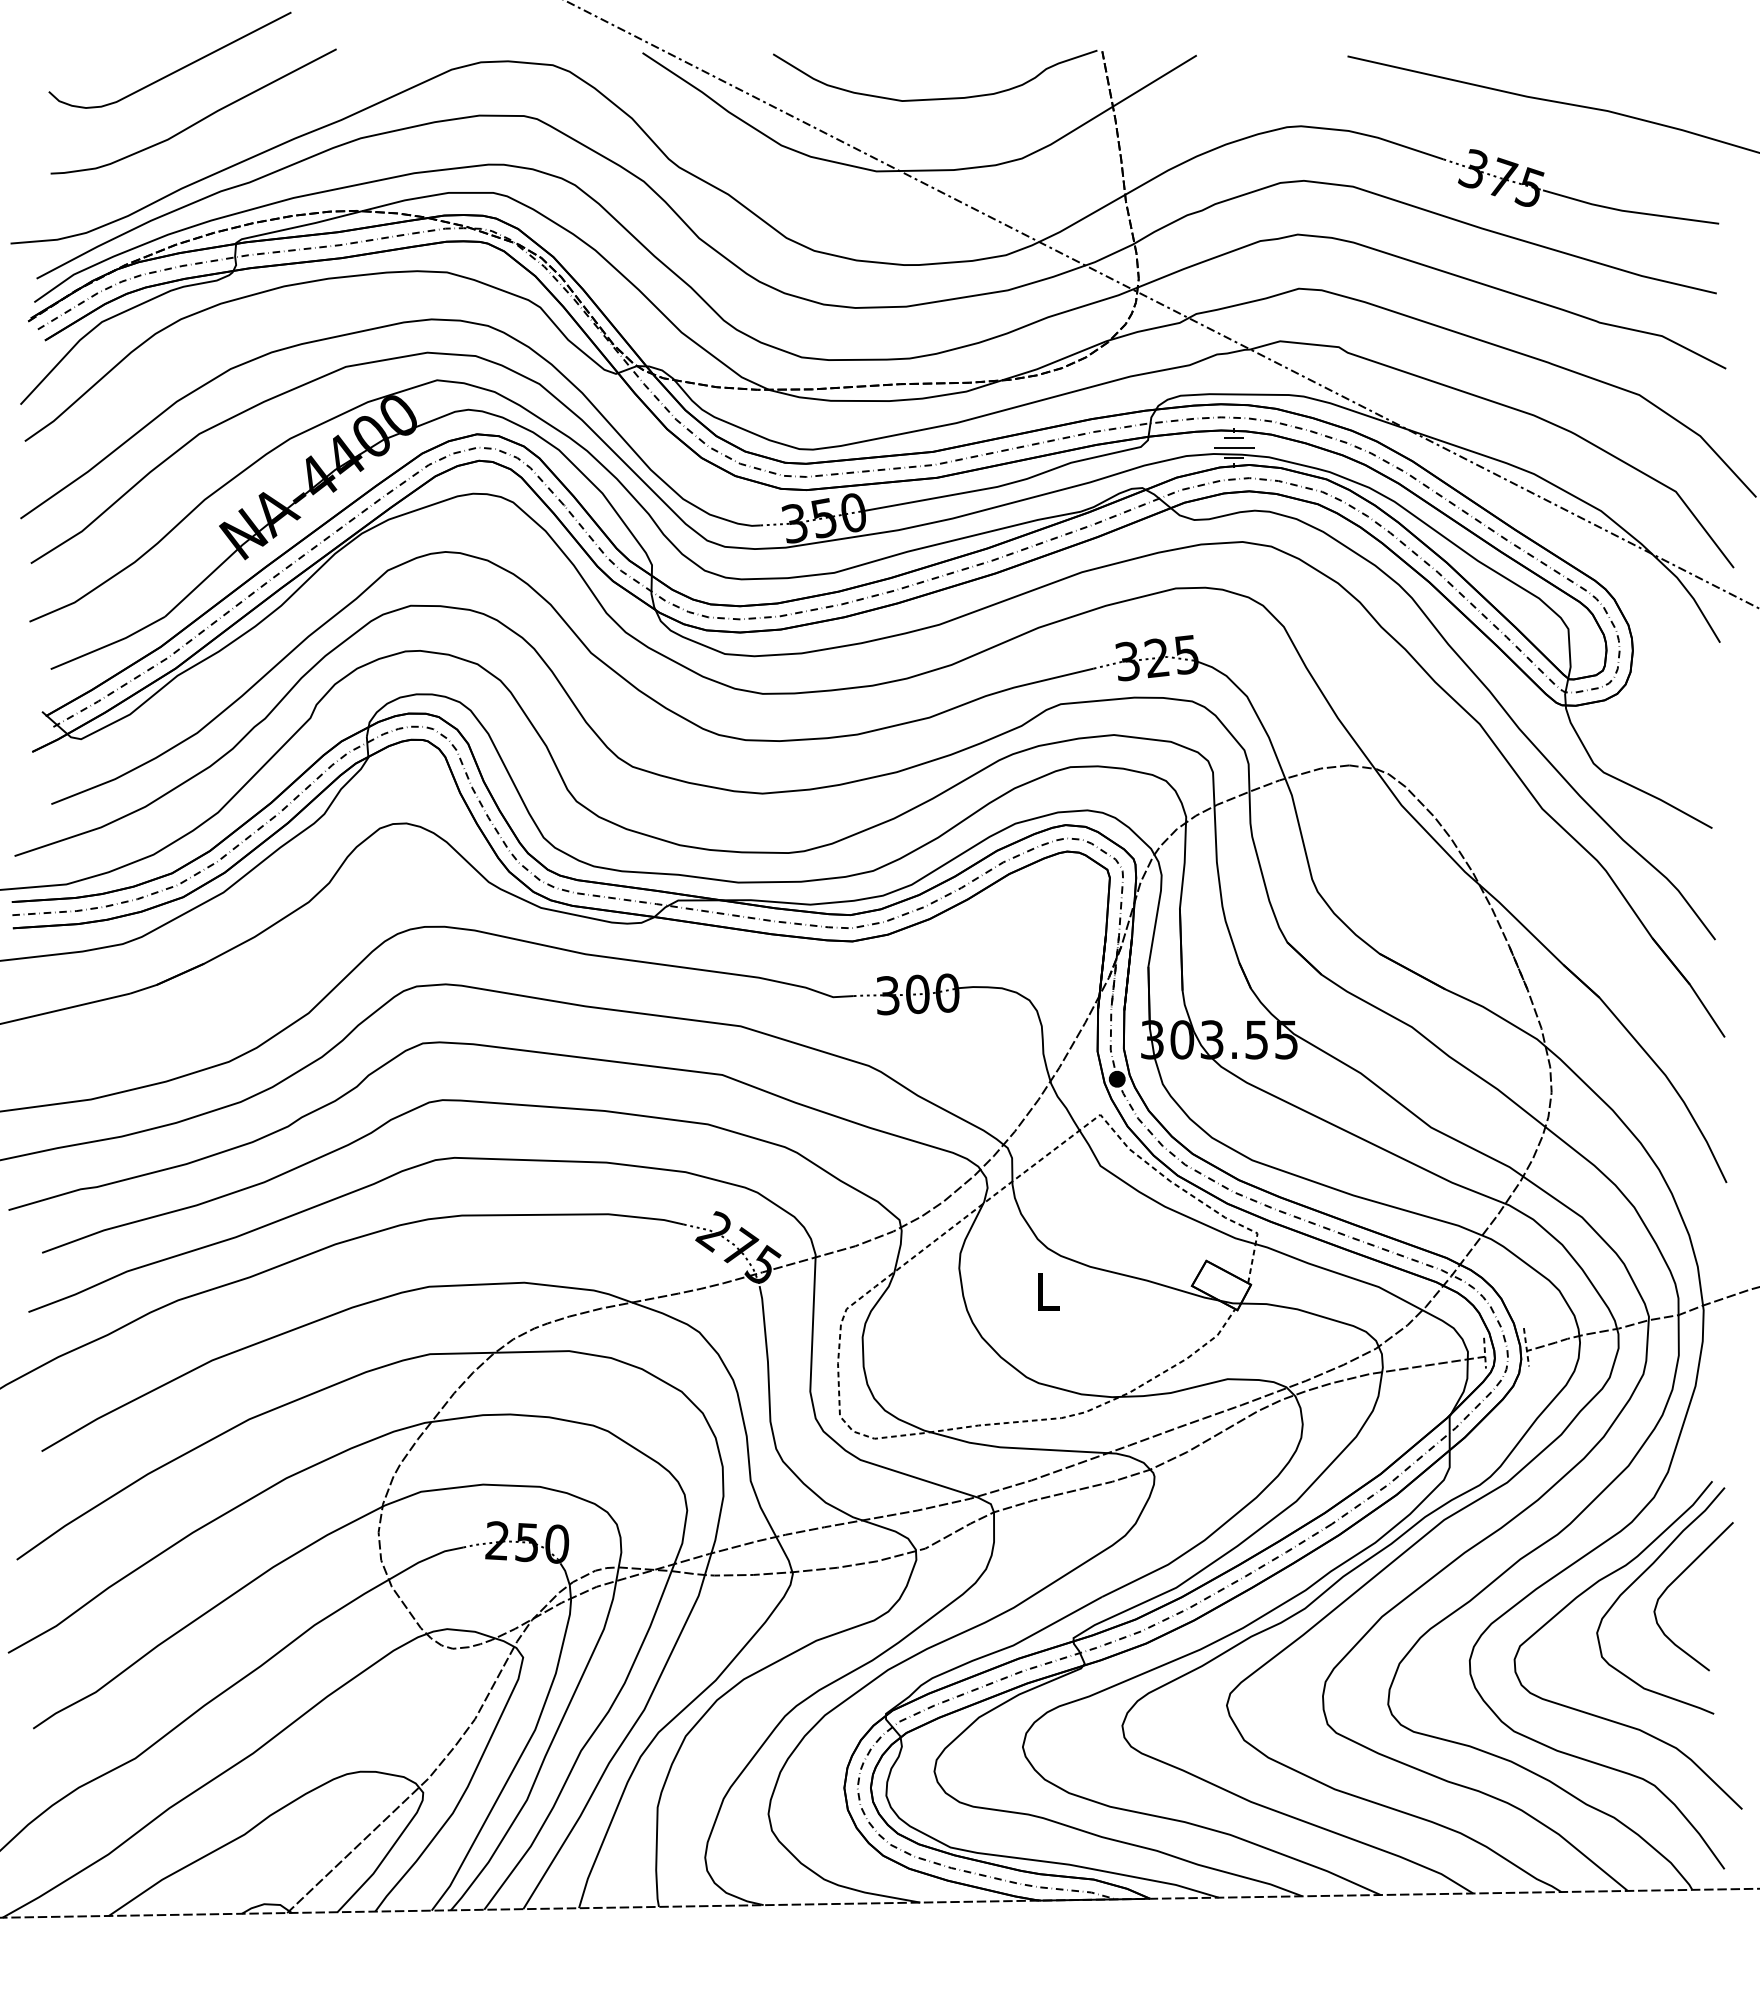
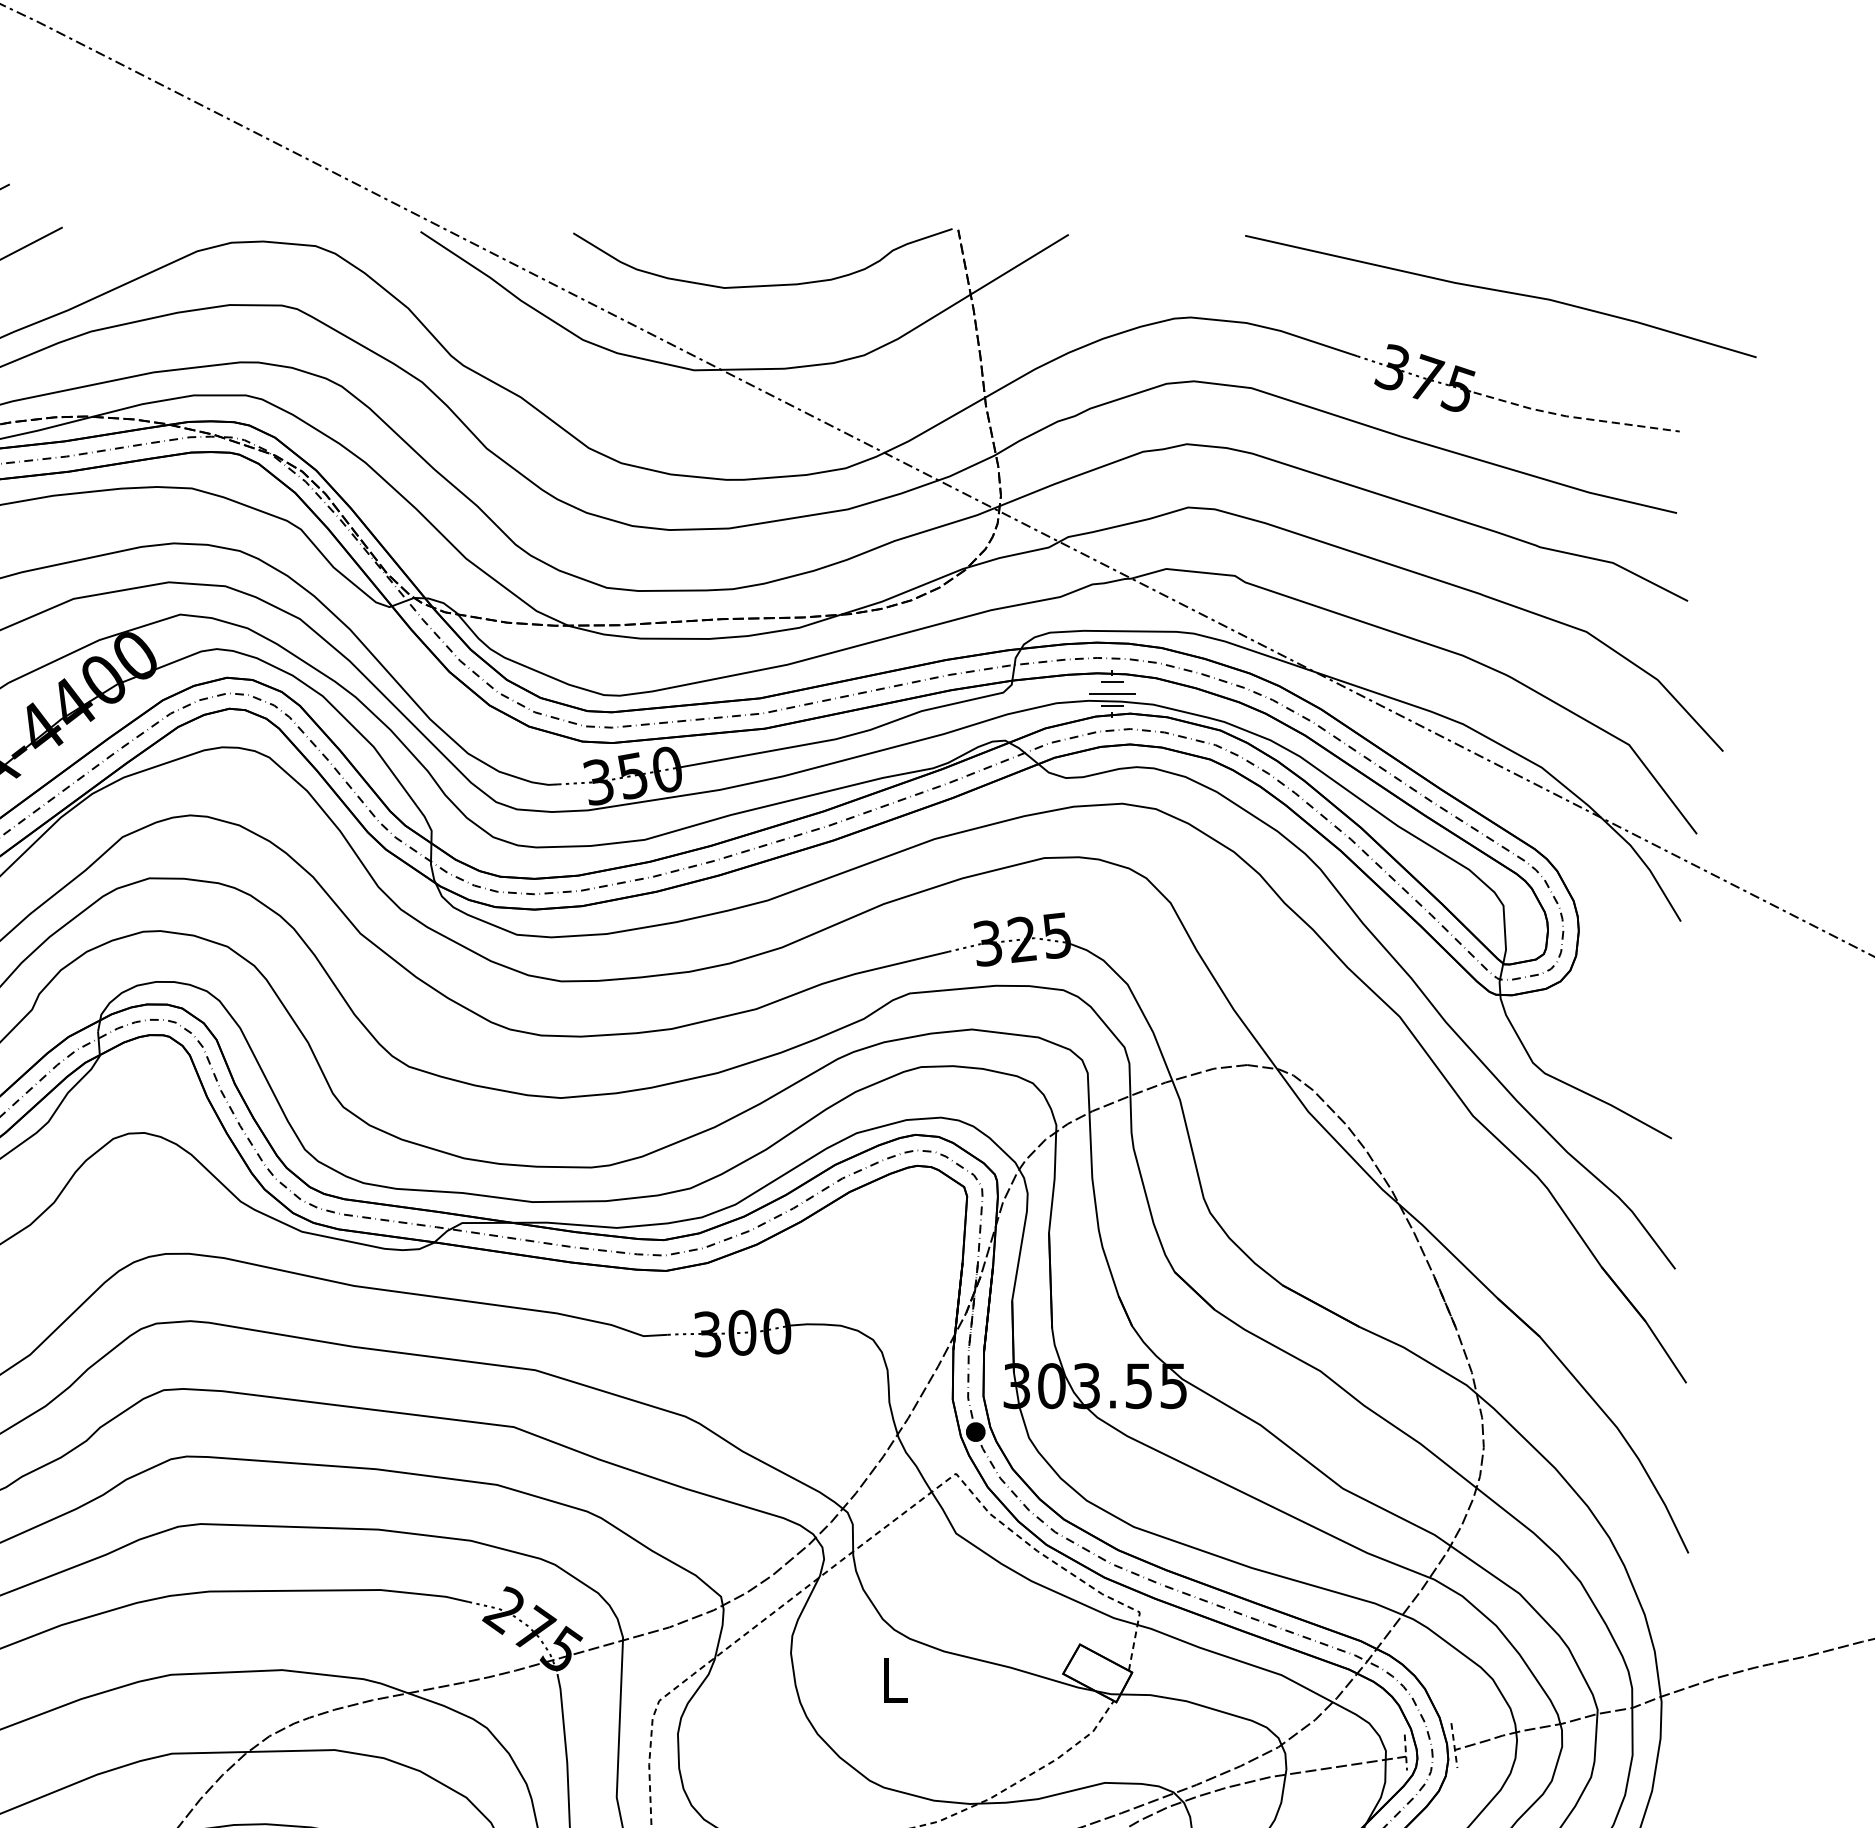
line: (1629, 211) -> (1574, 417), solid -> dashed

